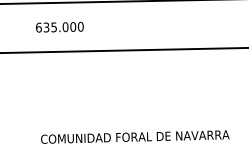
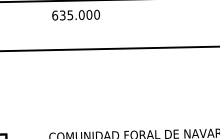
text: (59, 26) -> (75, 14), moved

